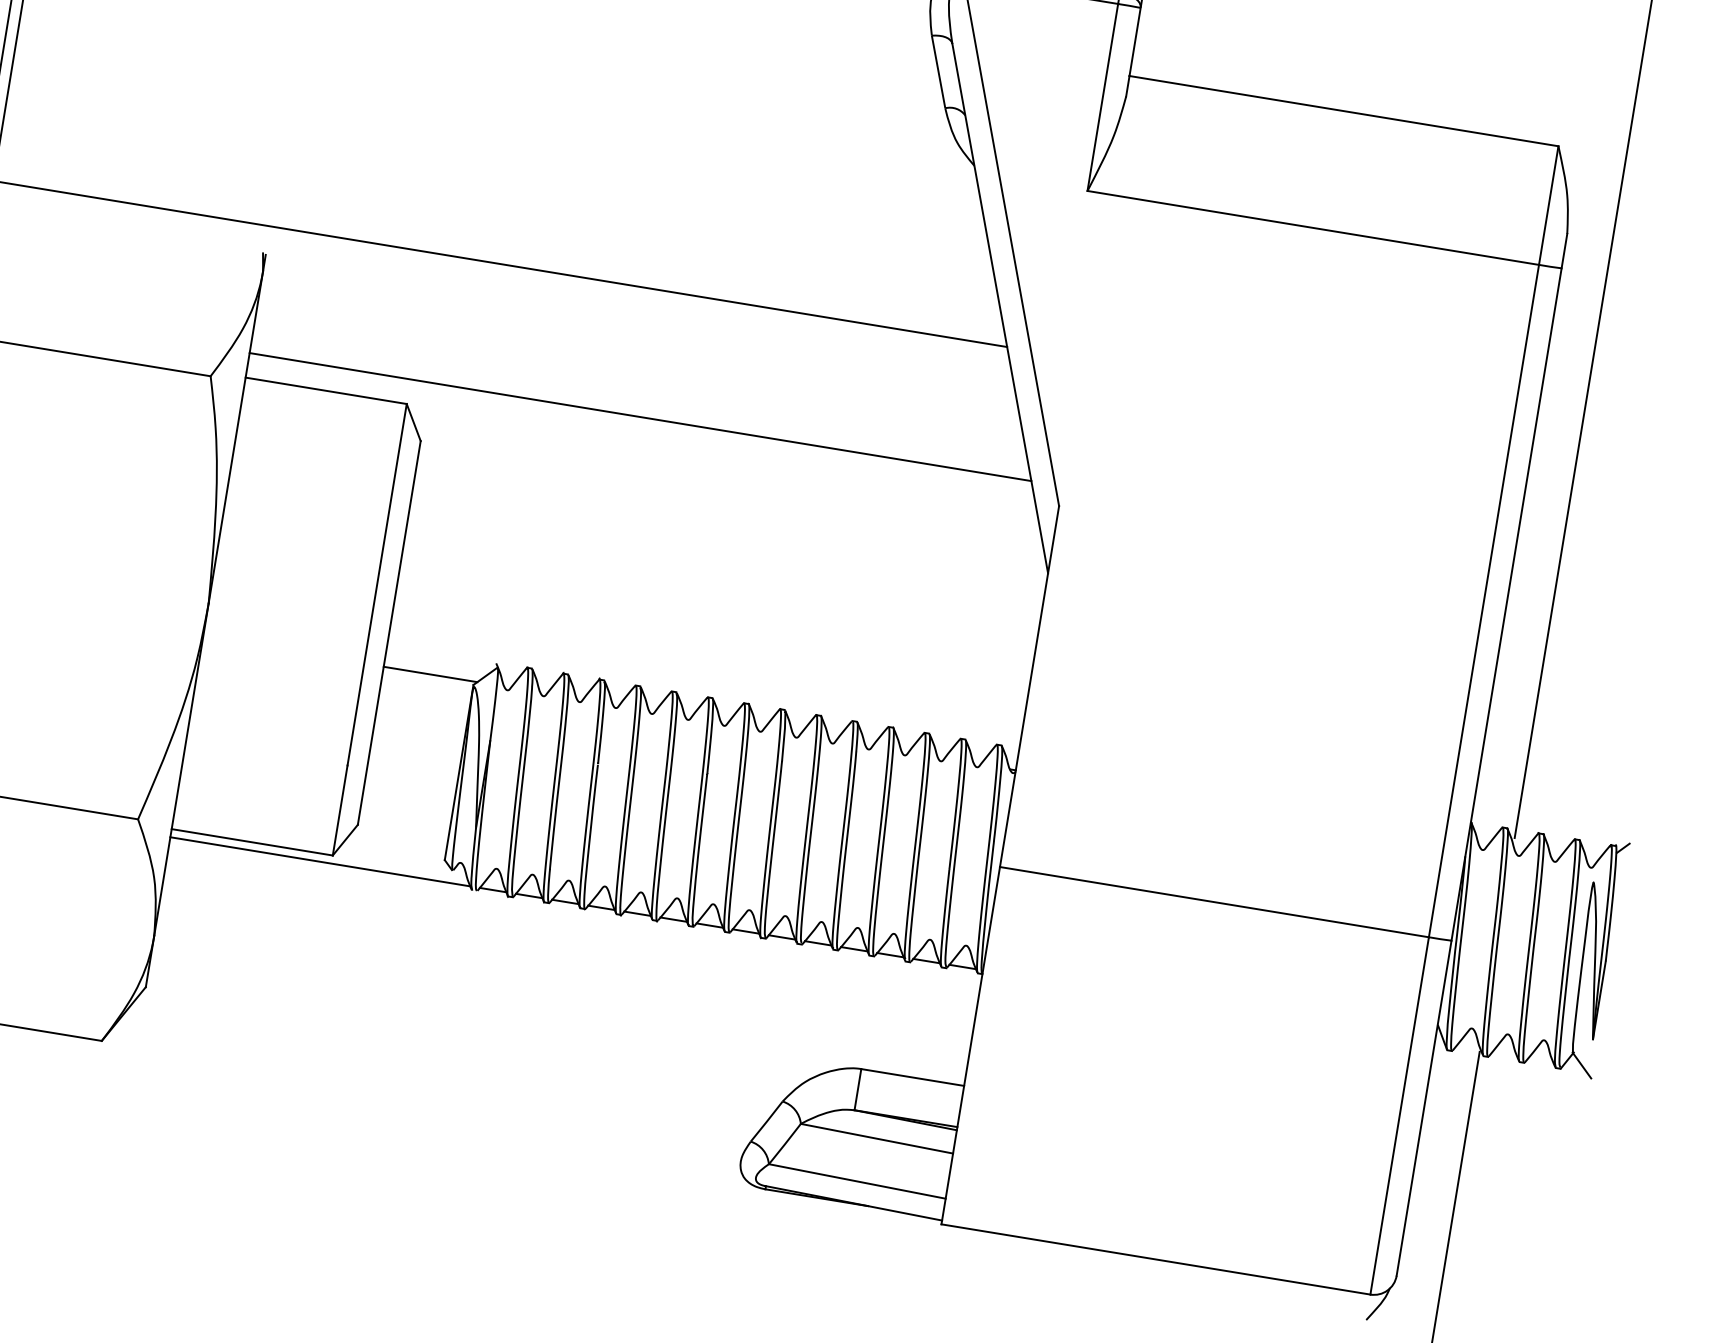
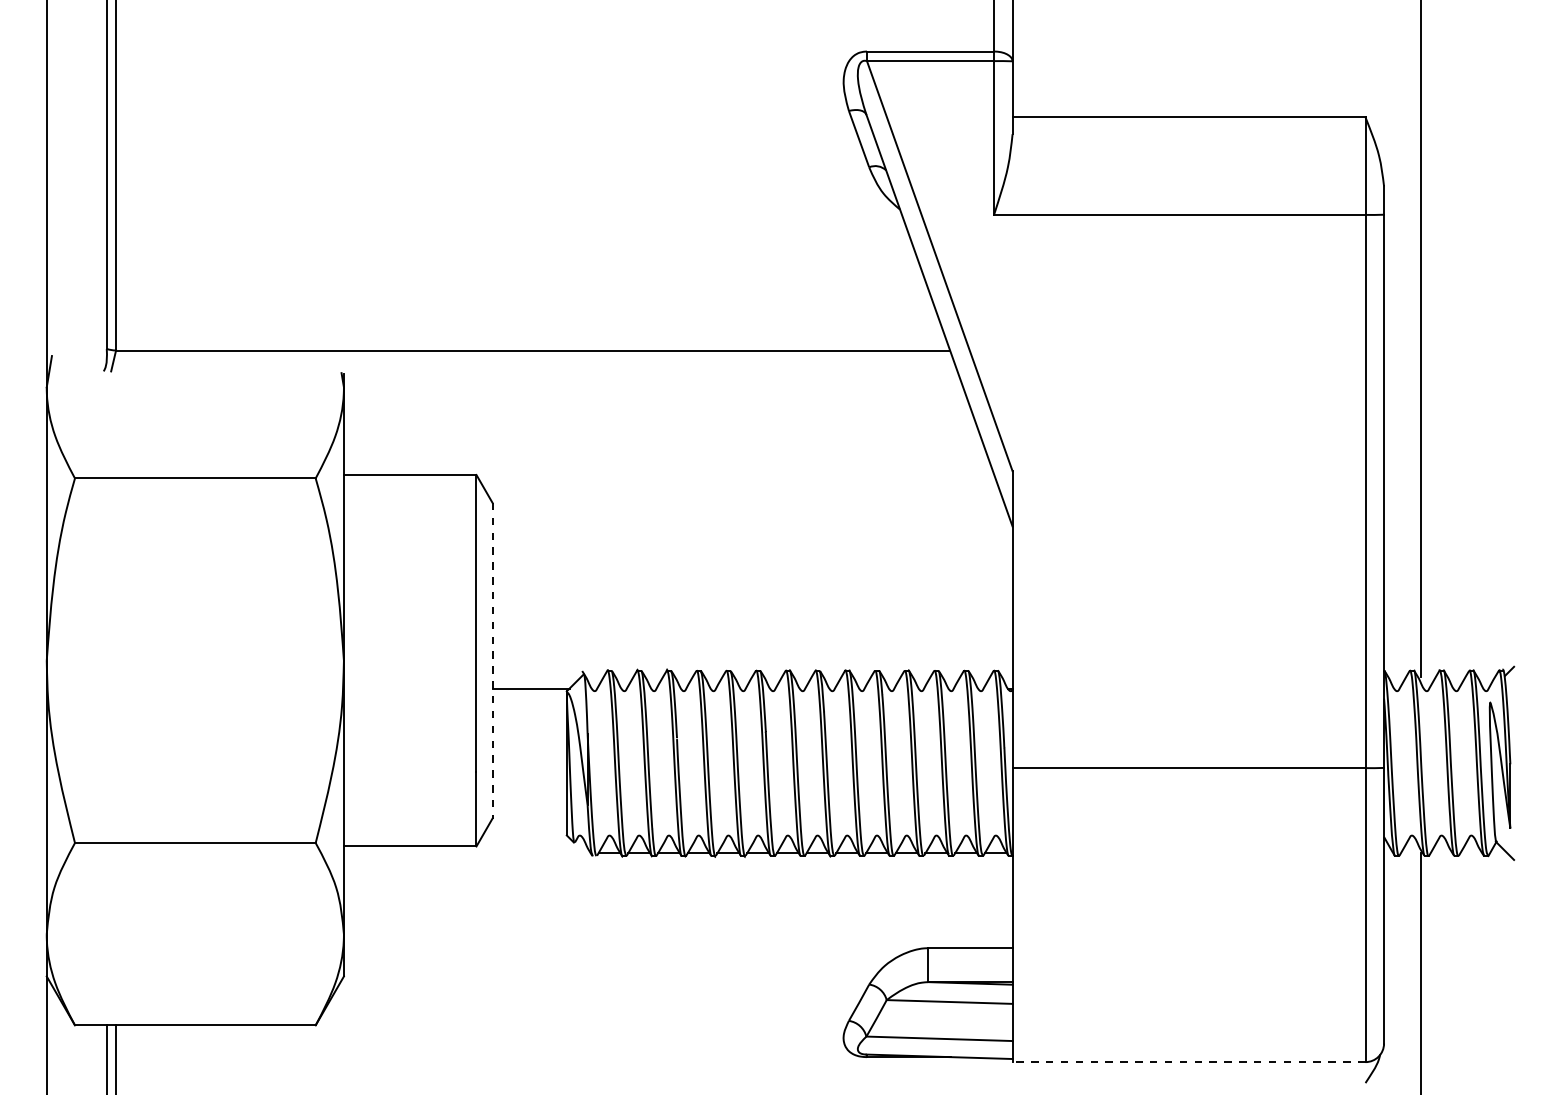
line: (640, 416) -> (665, 454), removed
line: (389, 632) -> (492, 660), solid -> dashed
line: (319, 862) -> (466, 853), removed
line: (1155, 1259) -> (1188, 1062), solid -> dashed

